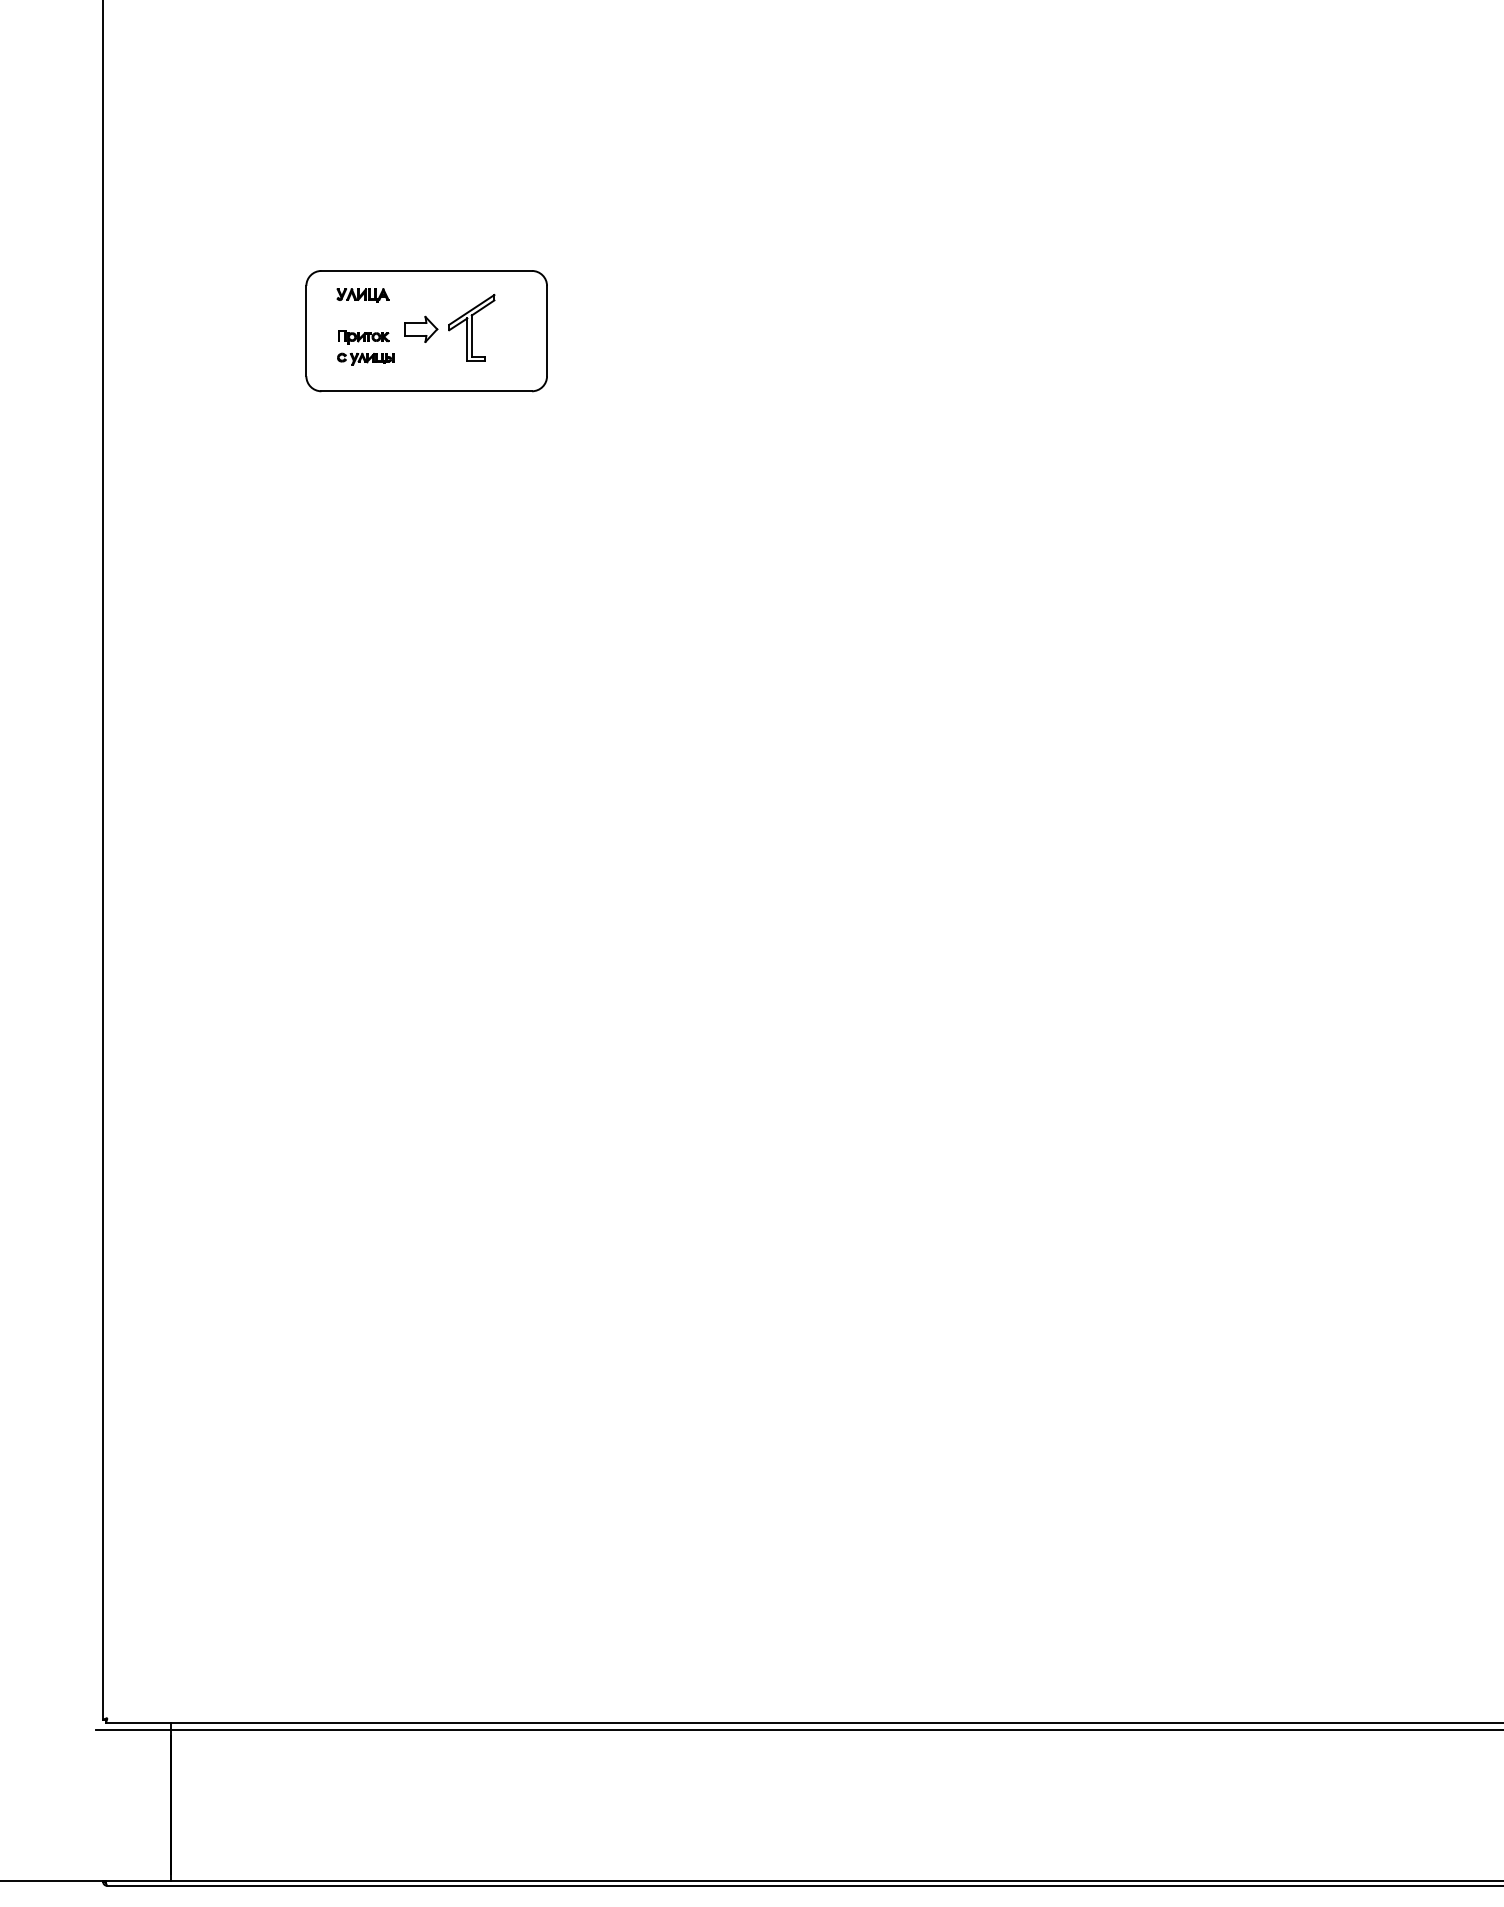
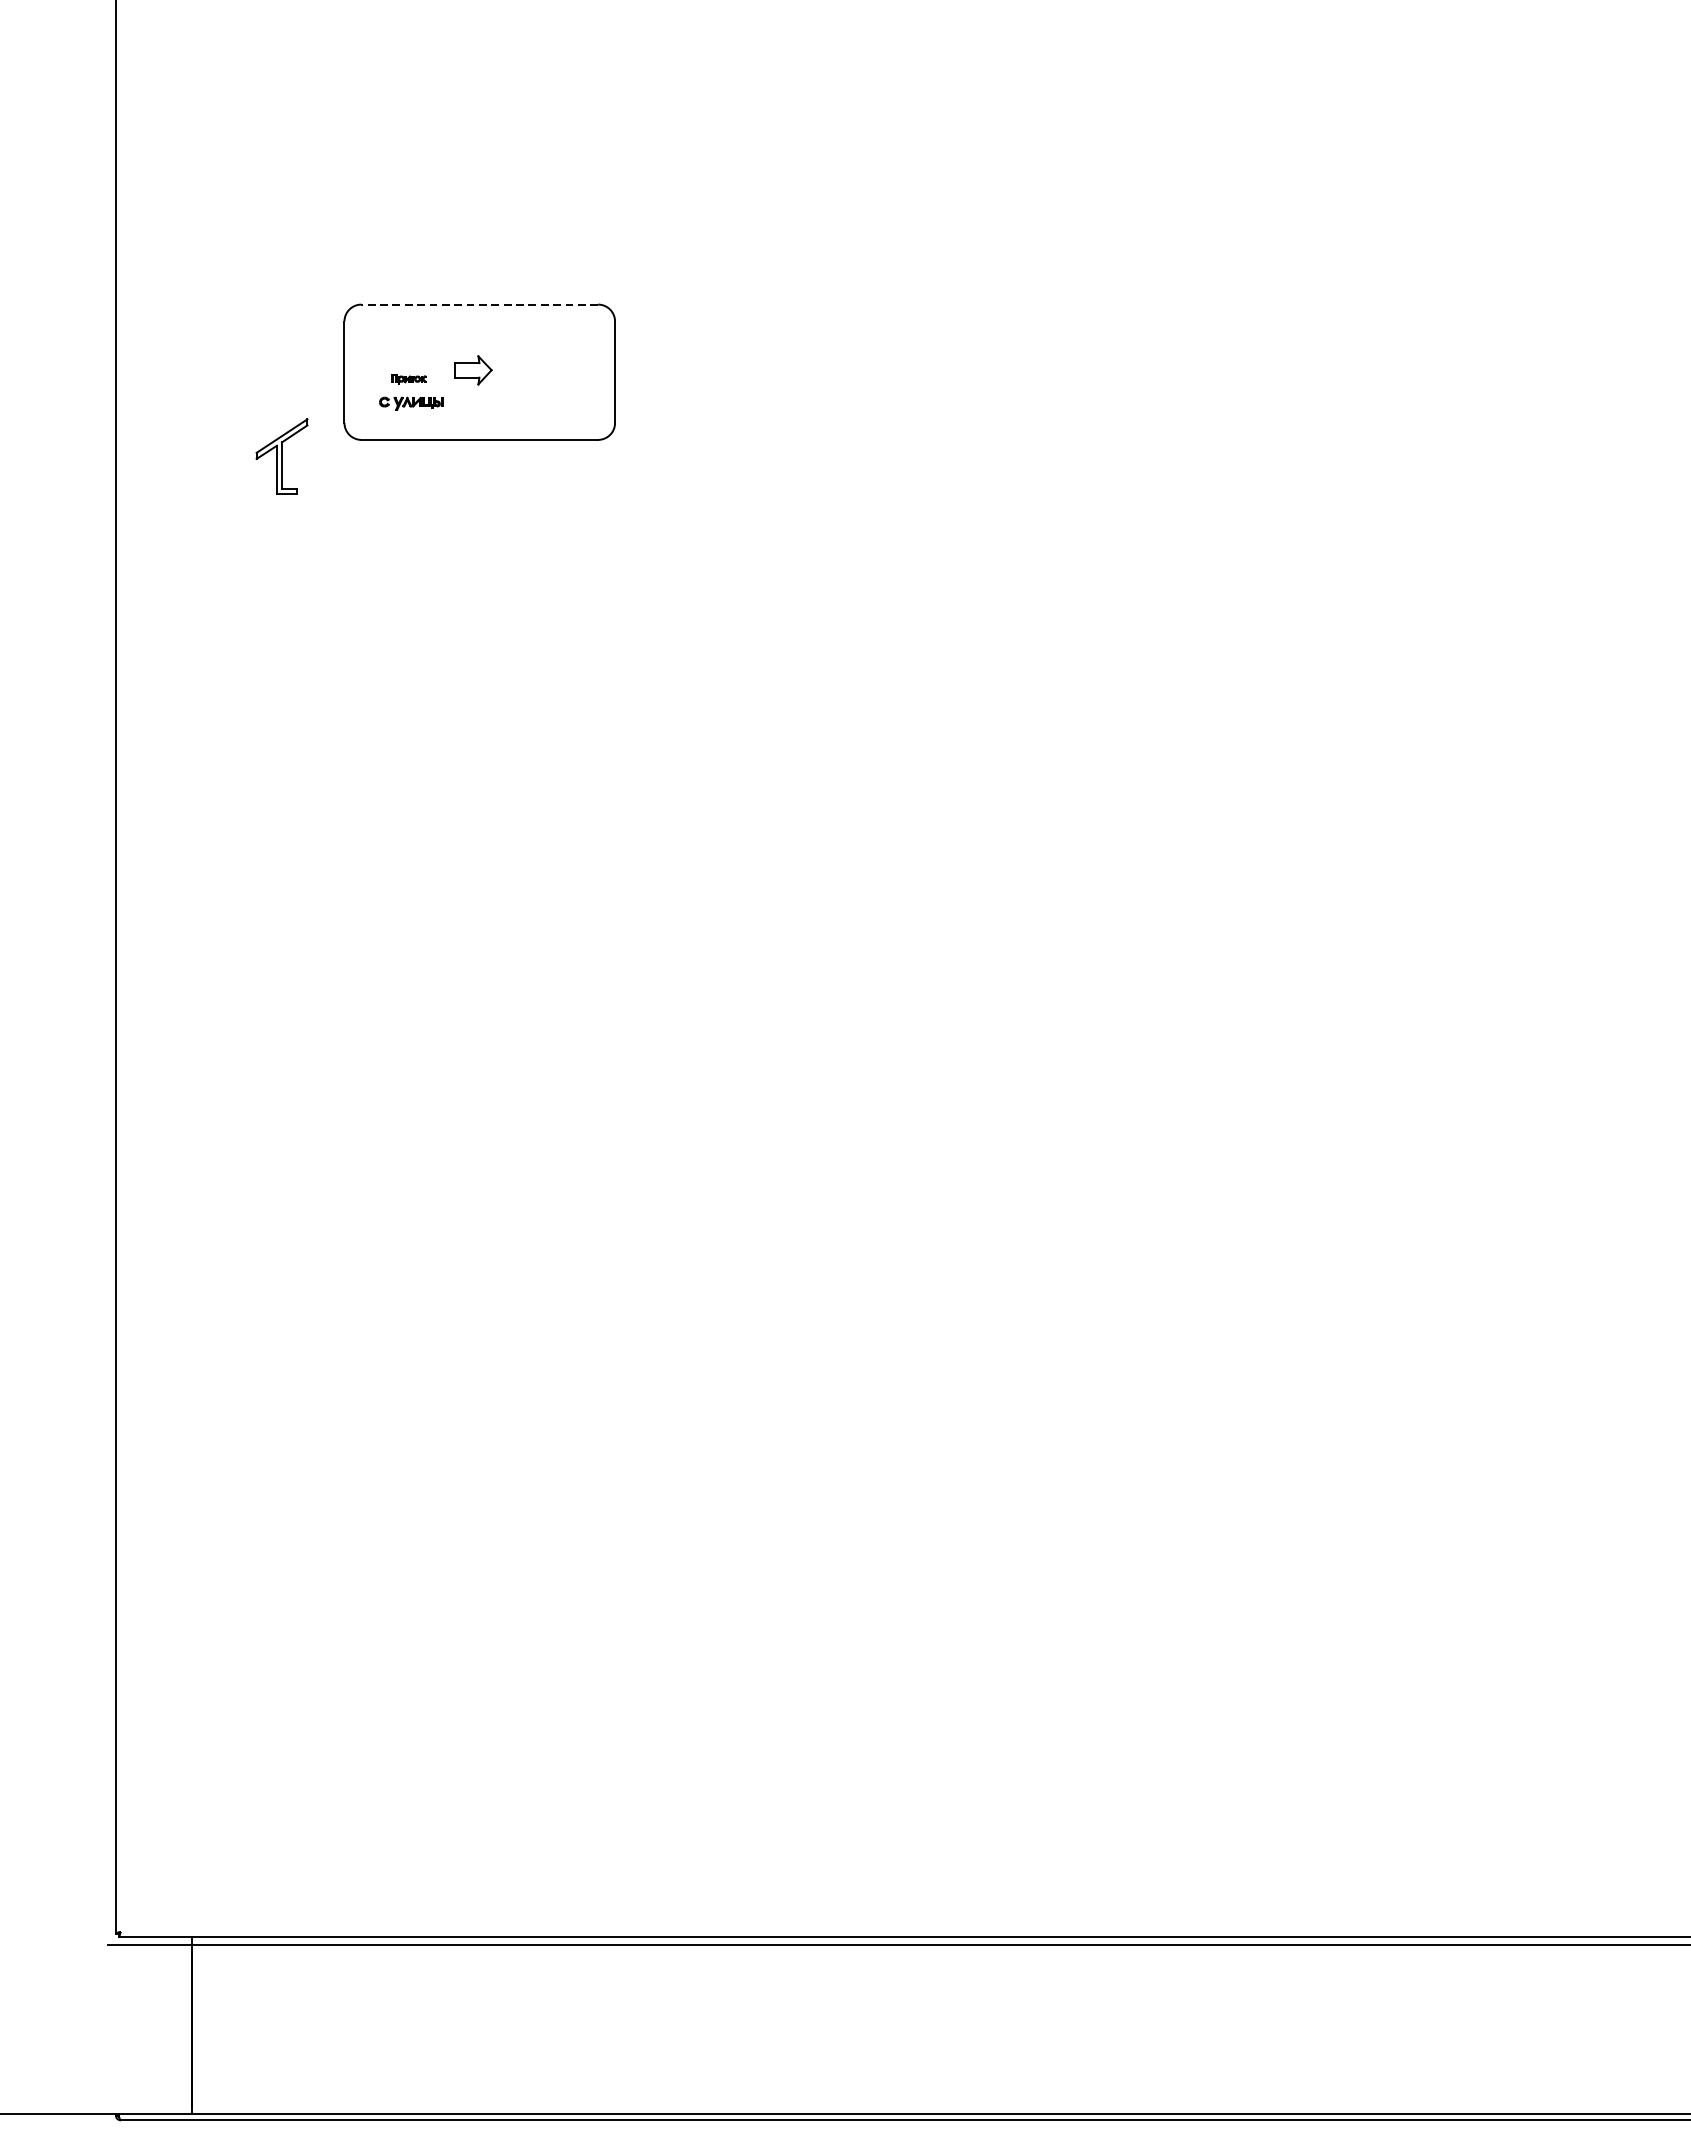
line: (426, 270) -> (479, 304), solid -> dashed
part: (362, 295) -> (407, 332), removed
part: (471, 327) -> (281, 455), moved
part: (363, 337) -> (408, 379), size x0.6

